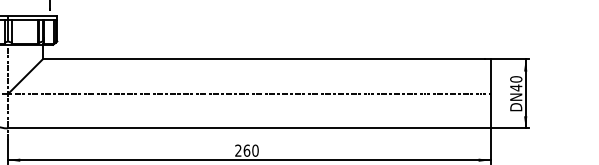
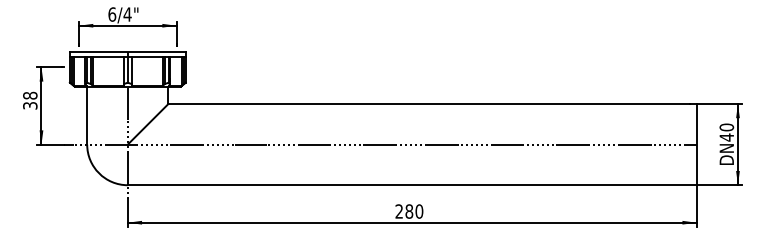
text: (247, 150) -> (409, 211), 260 -> 280

